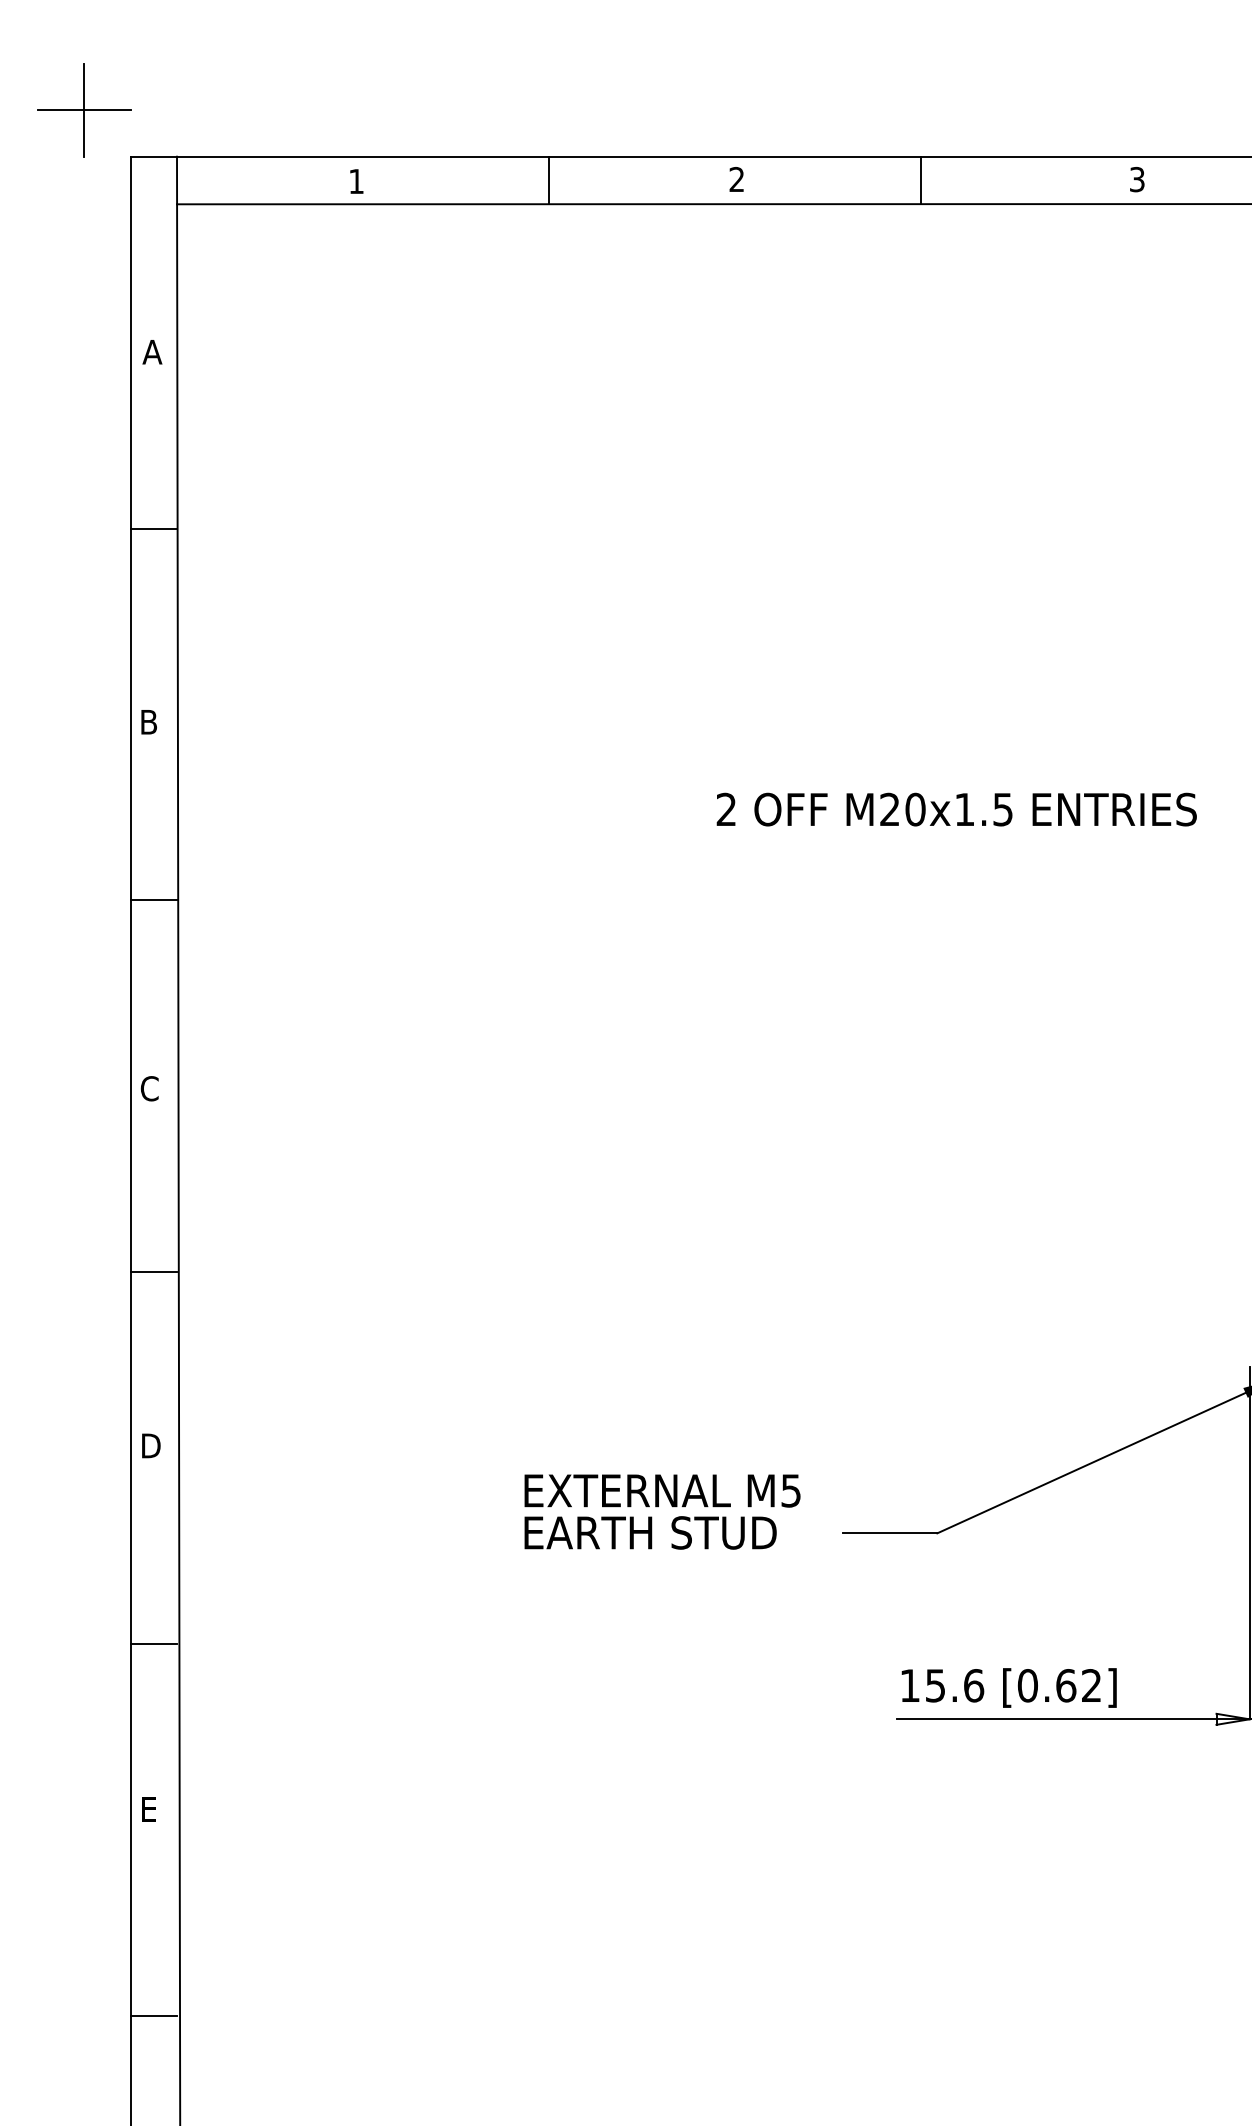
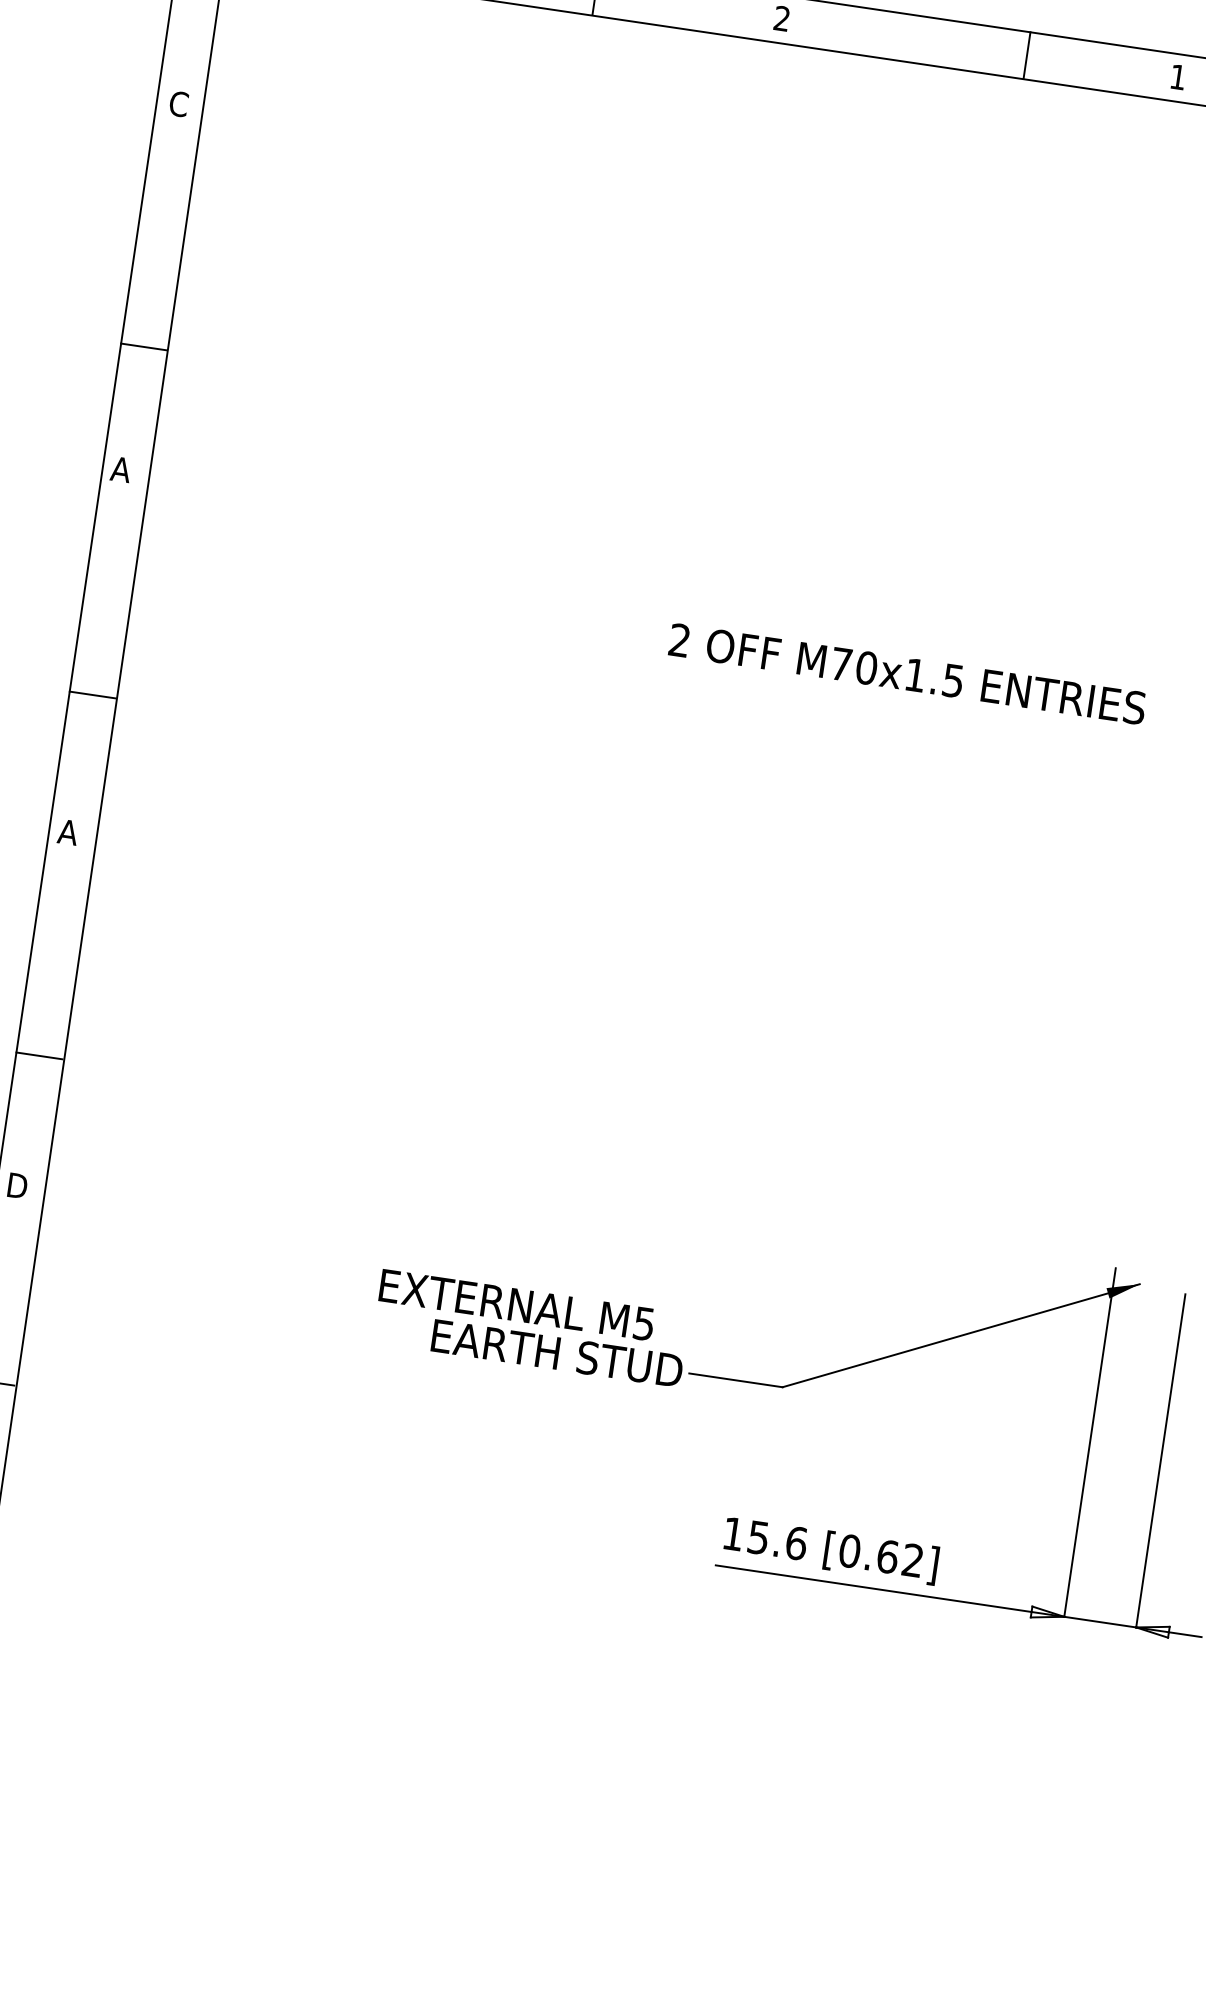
line: (920, 179) -> (1027, 54), moved
text: (1137, 179) -> (1178, 77), 3 -> 1
text: (152, 351) -> (178, 103), A -> C
line: (153, 528) -> (143, 346), moved
text: (148, 722) -> (120, 469), B -> A
text: (889, 808) -> (841, 663), M20x1.5 -> M70x1.5
line: (153, 900) -> (92, 695), moved
text: (149, 1088) -> (68, 832), C -> A
line: (153, 1272) -> (39, 1056), moved
text: (650, 1532) -> (557, 1353), moved

